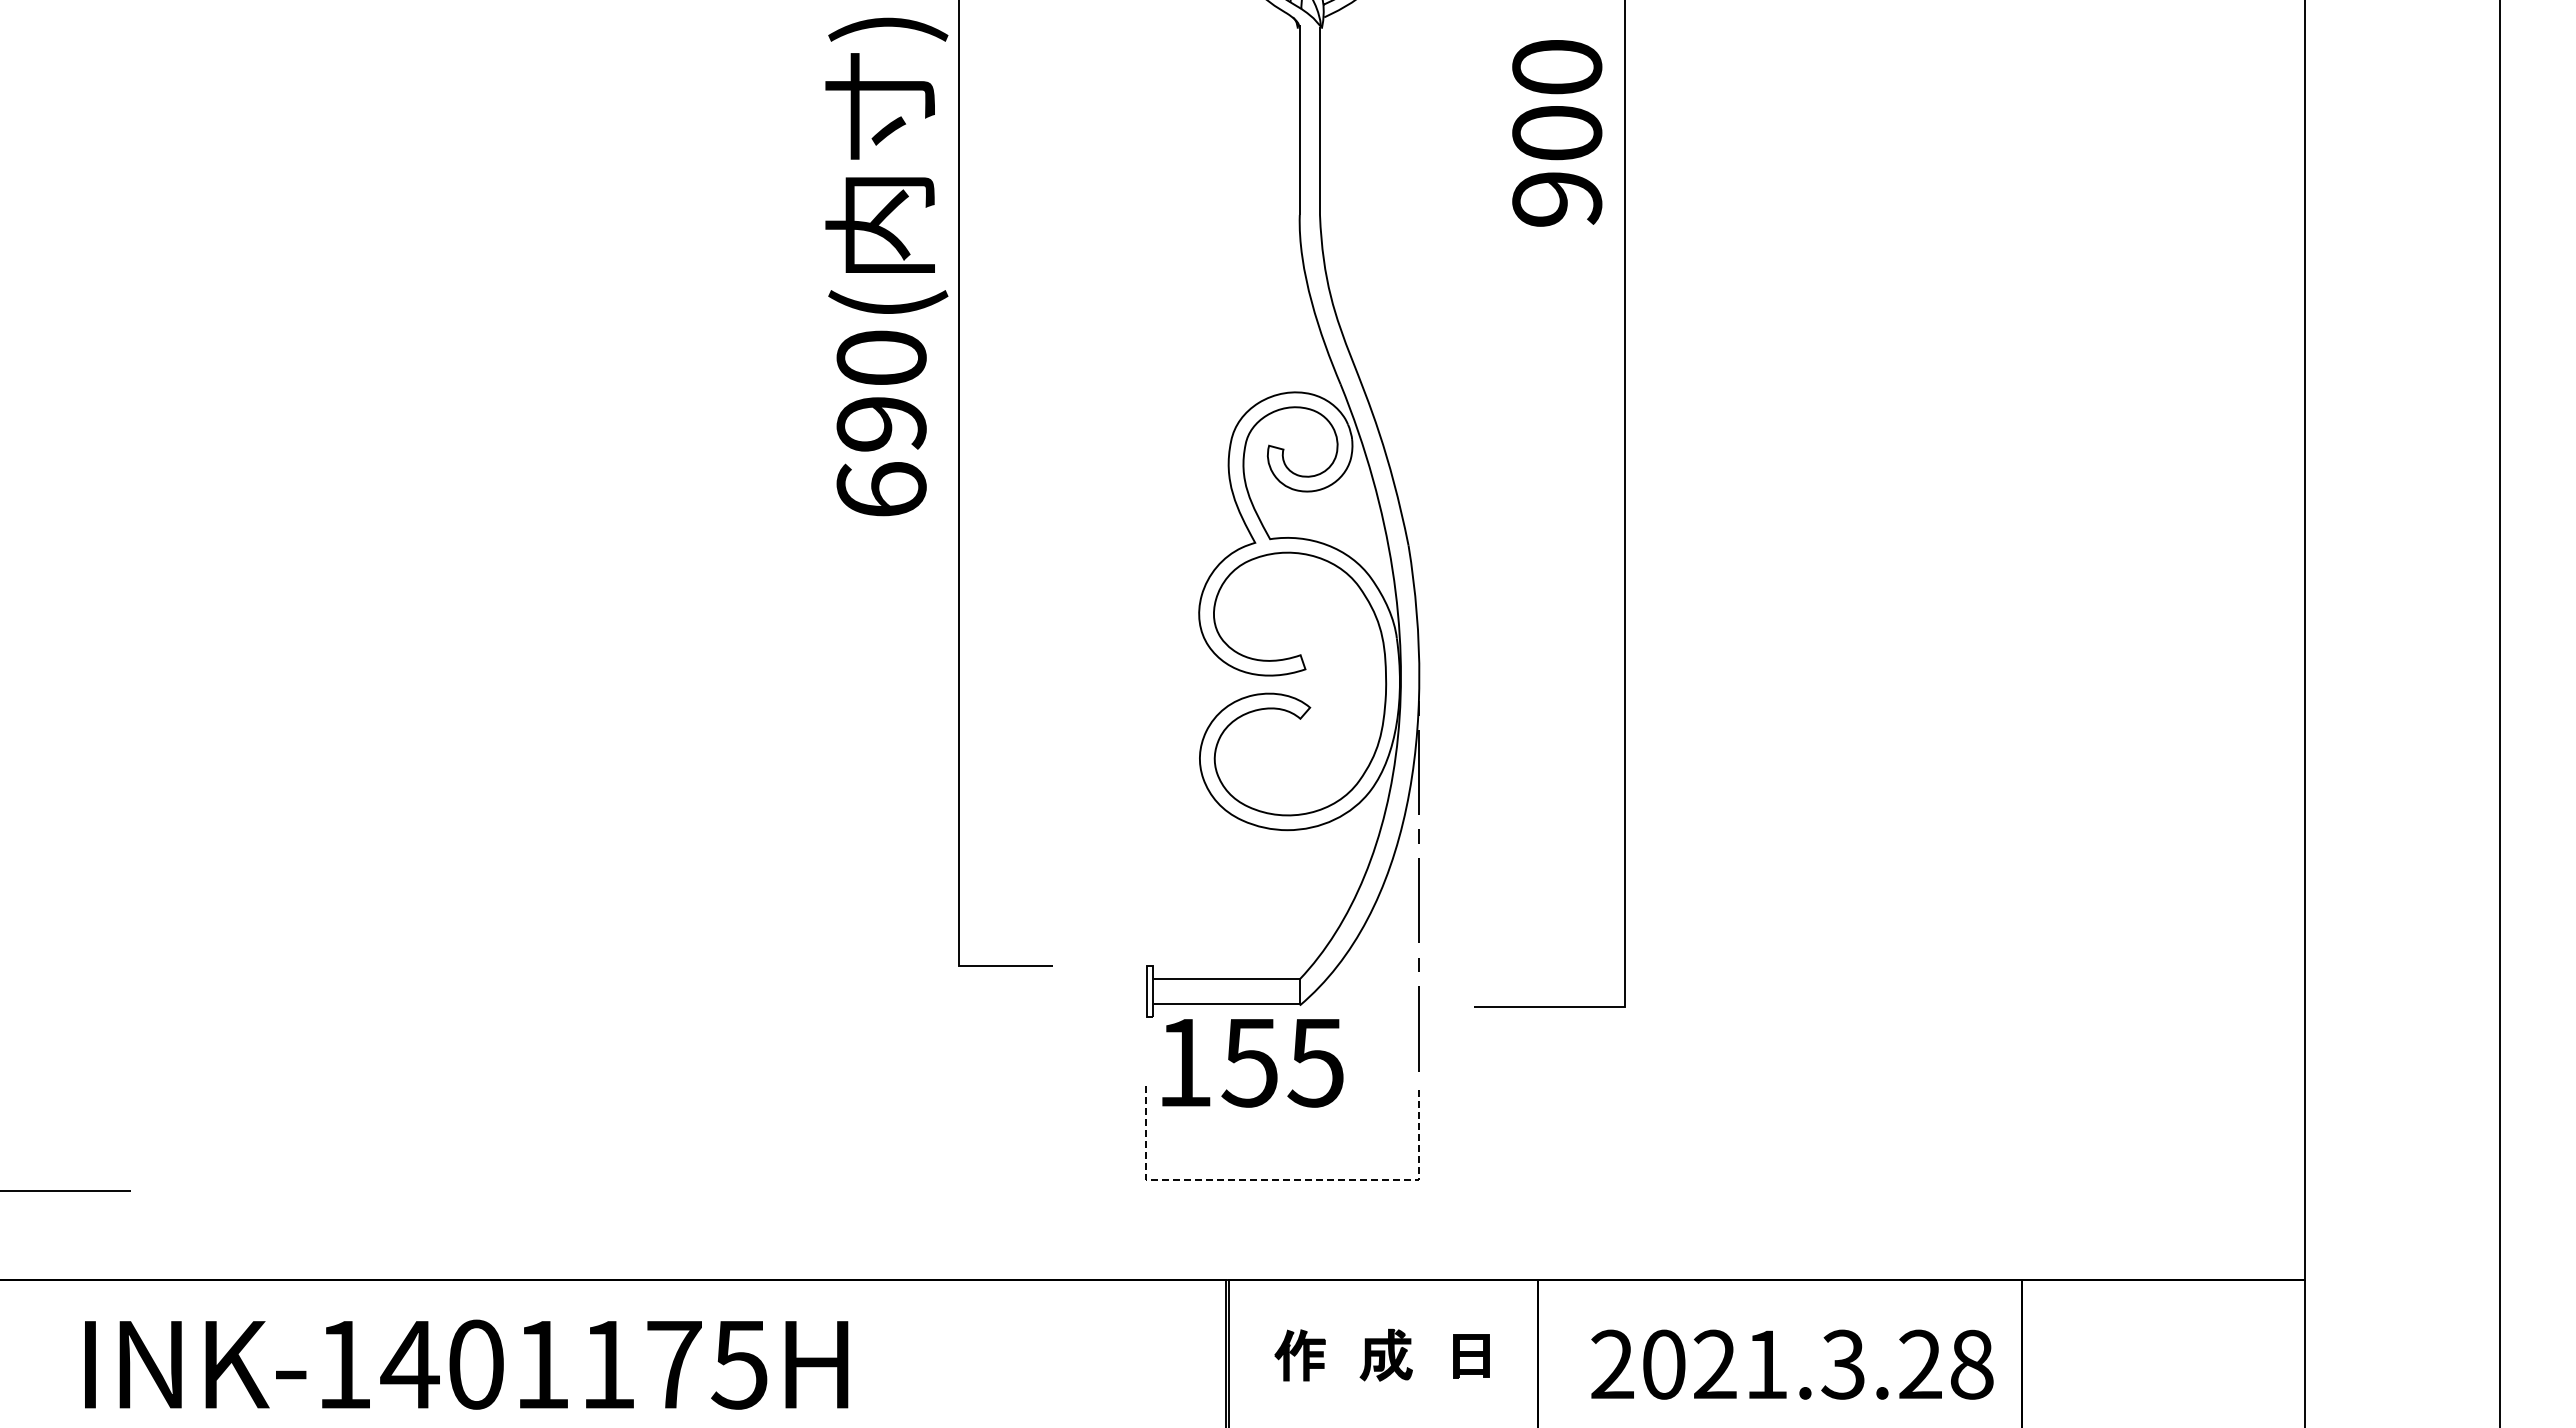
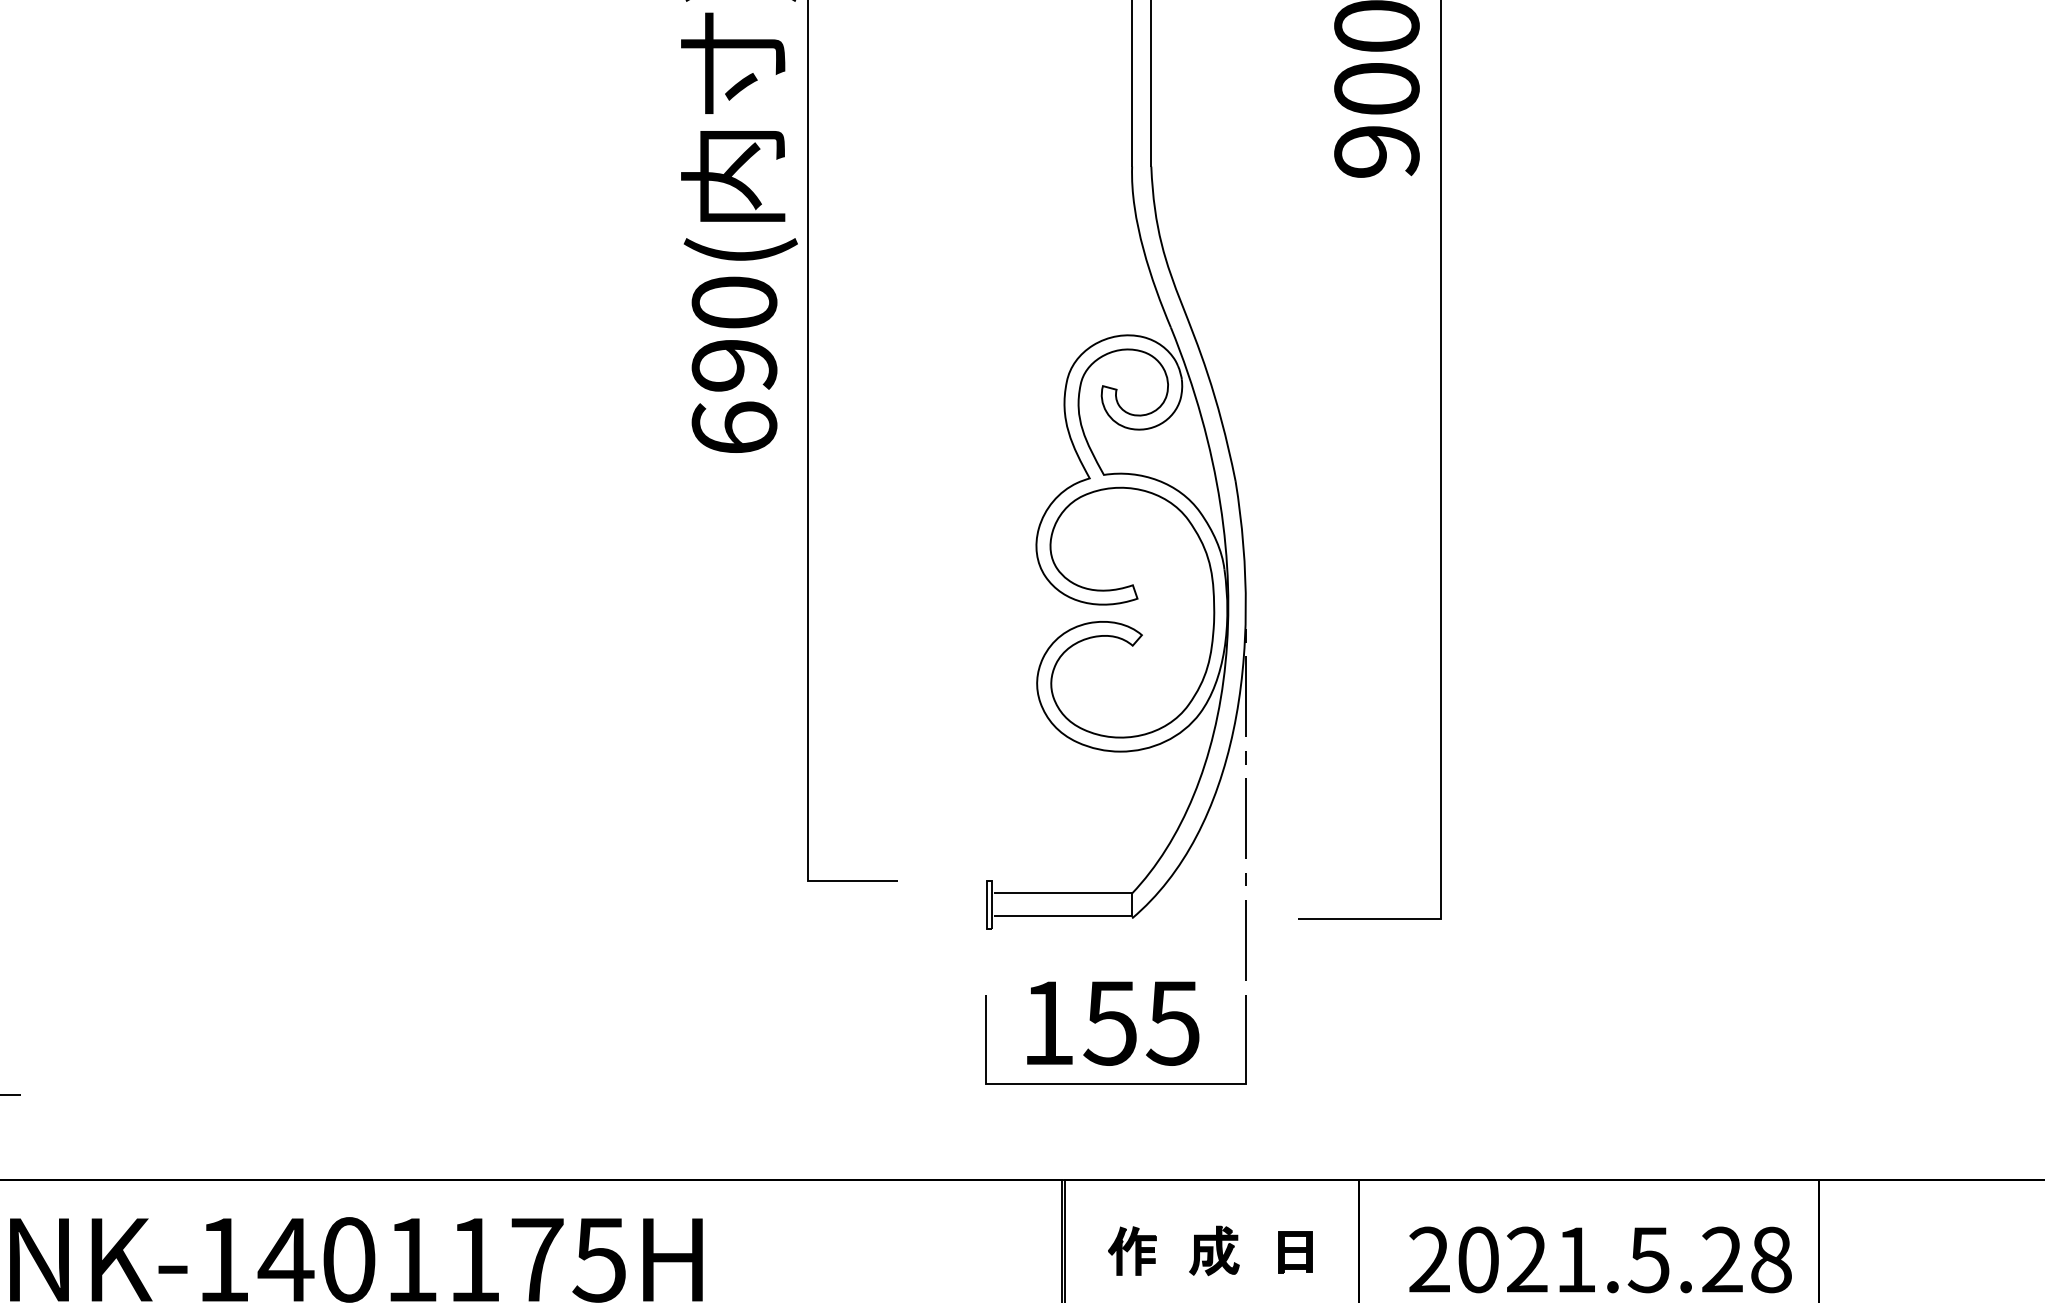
text: (1252, 1063) -> (1112, 1023), moved
line: (1282, 1180) -> (1115, 1084), dashed -> solid
text: (1842, 1364) -> (1648, 1259), 2021.3.28 -> 2021.5.28

